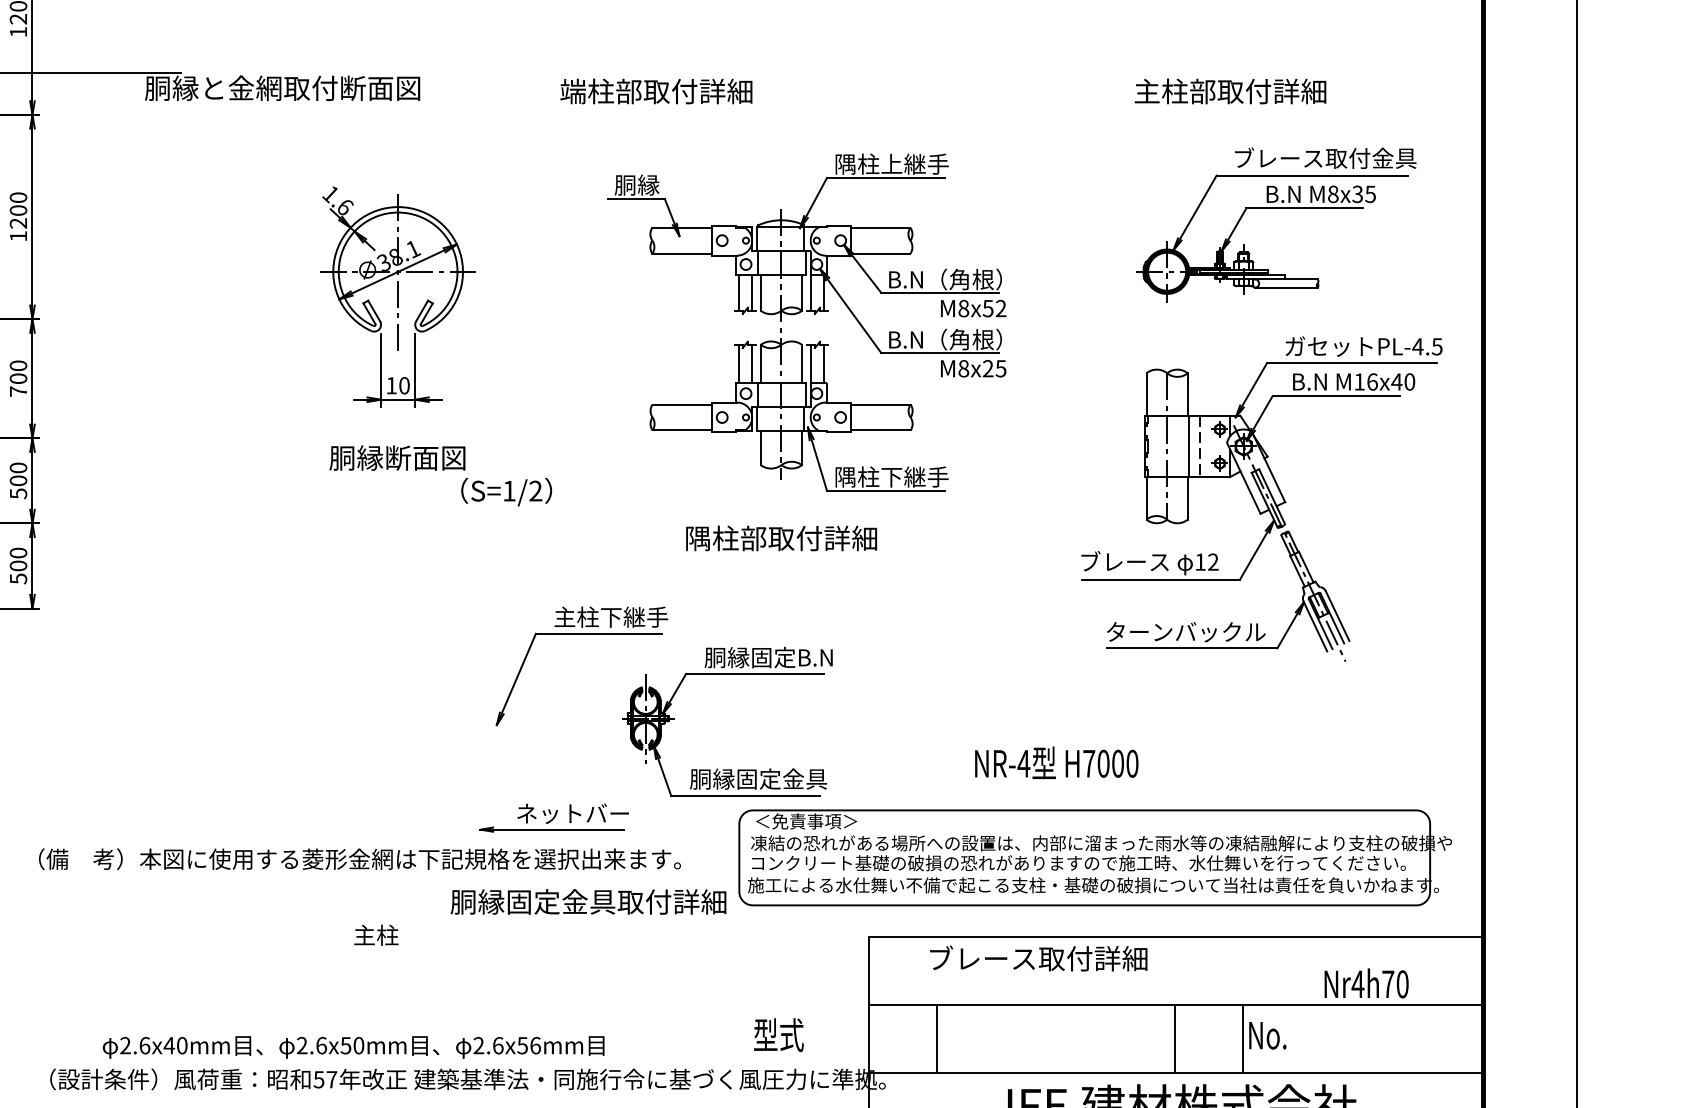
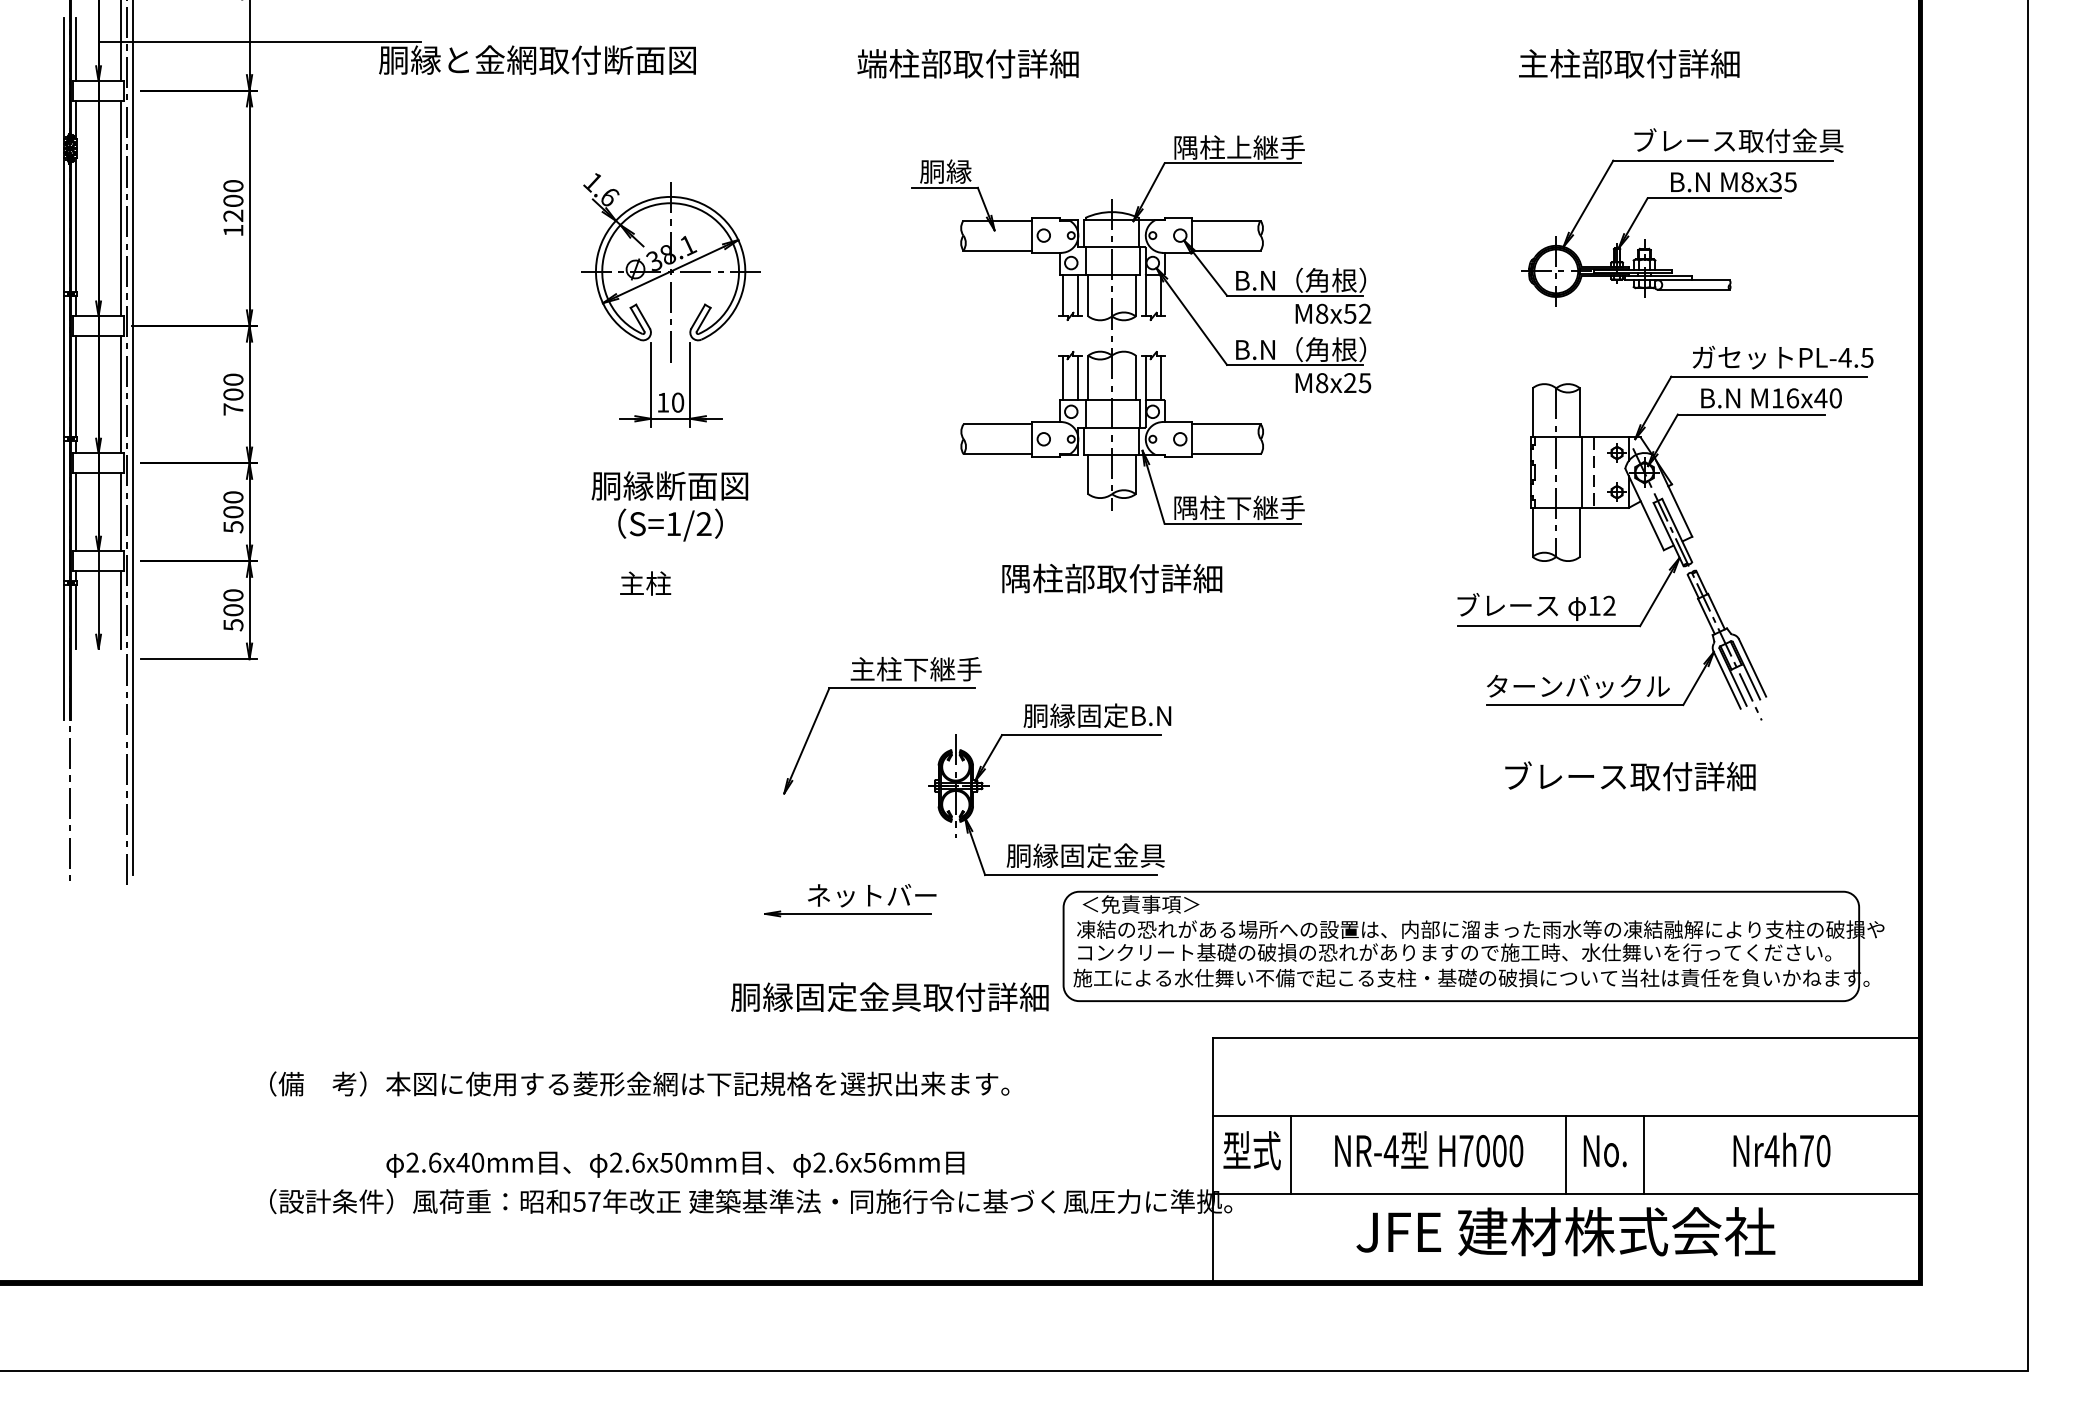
text: (506, 491) -> (670, 524), moved
text: (1057, 762) -> (1429, 1149), moved
text: (359, 858) -> (639, 1083), moved
text: (376, 935) -> (645, 583), moved
text: (1038, 958) -> (1630, 776), moved
text: (1366, 982) -> (1781, 1149), moved
text: (778, 1035) -> (1251, 1150), moved
text: (1267, 1035) -> (1604, 1151), moved
text: (353, 1047) -> (675, 1164), moved

